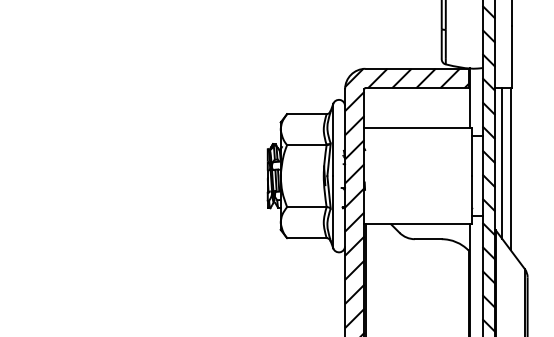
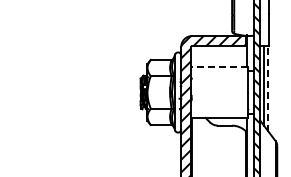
line: (417, 128) -> (219, 67), solid -> dashed
line: (510, 168) -> (268, 88), solid -> dashed

